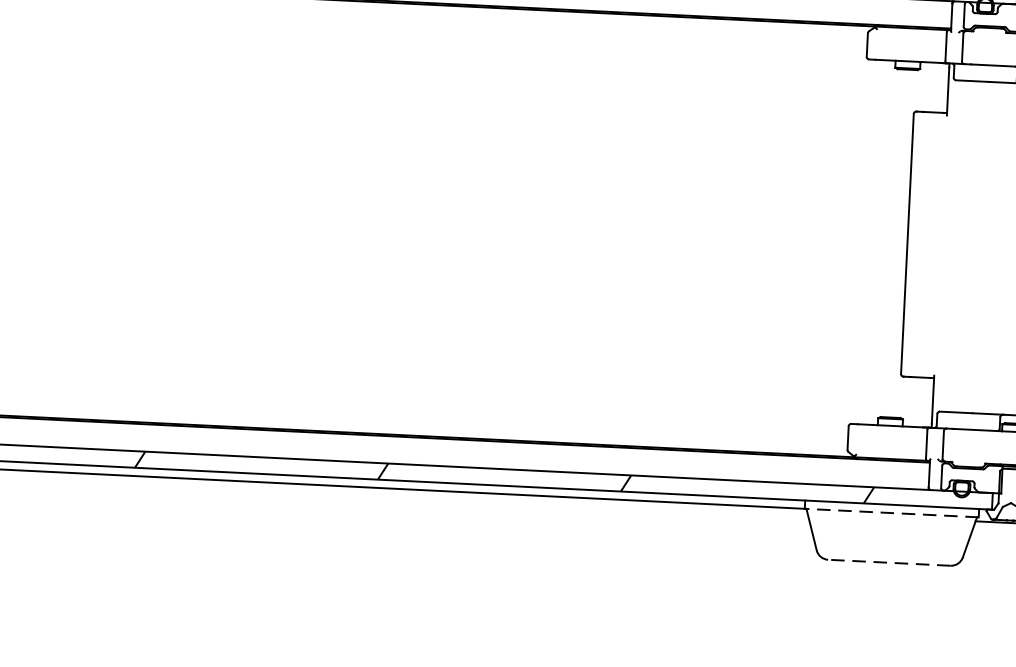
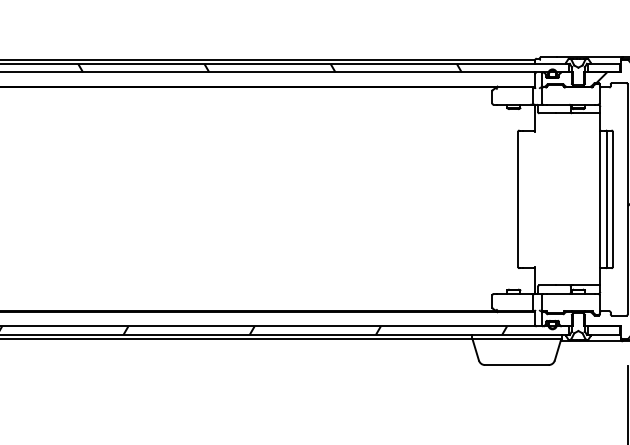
line: (891, 513) -> (516, 339), dashed -> solid
line: (888, 563) -> (516, 365), dashed -> solid

